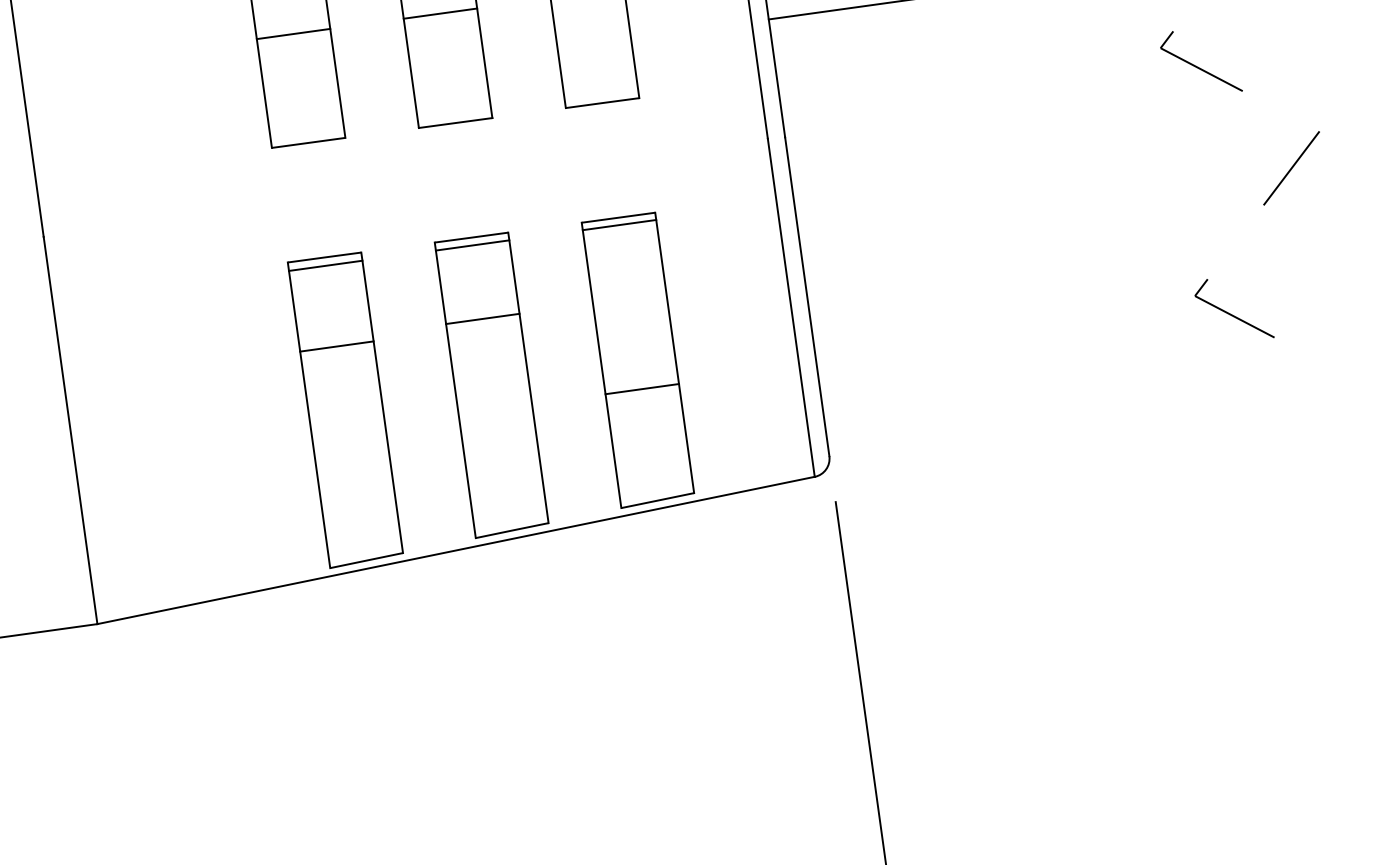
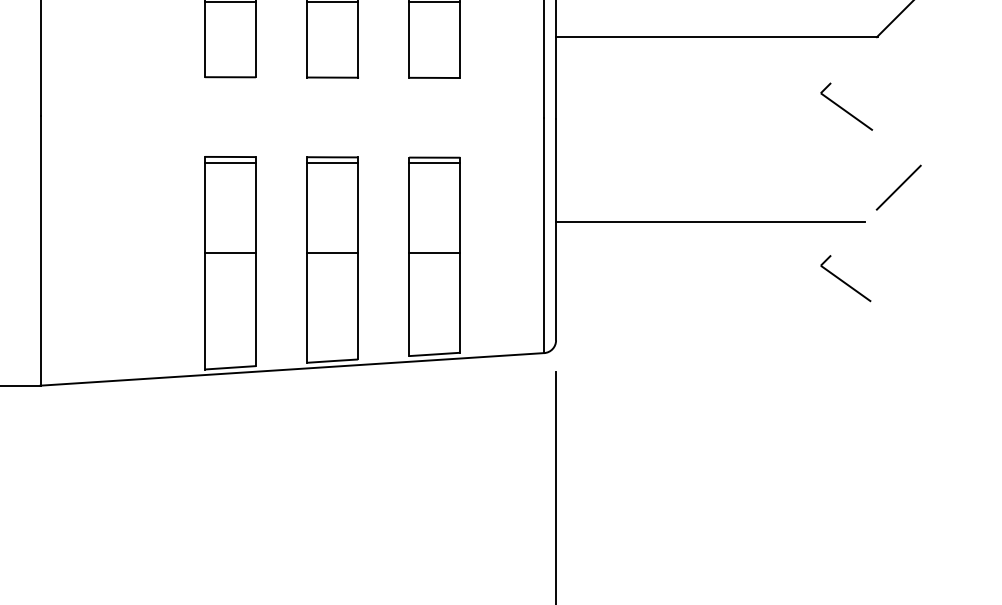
line: (1027, 254) -> (710, 221), added
line: (482, 318) -> (332, 252), moved
line: (335, 346) -> (229, 252), moved
line: (641, 388) -> (434, 252), moved

